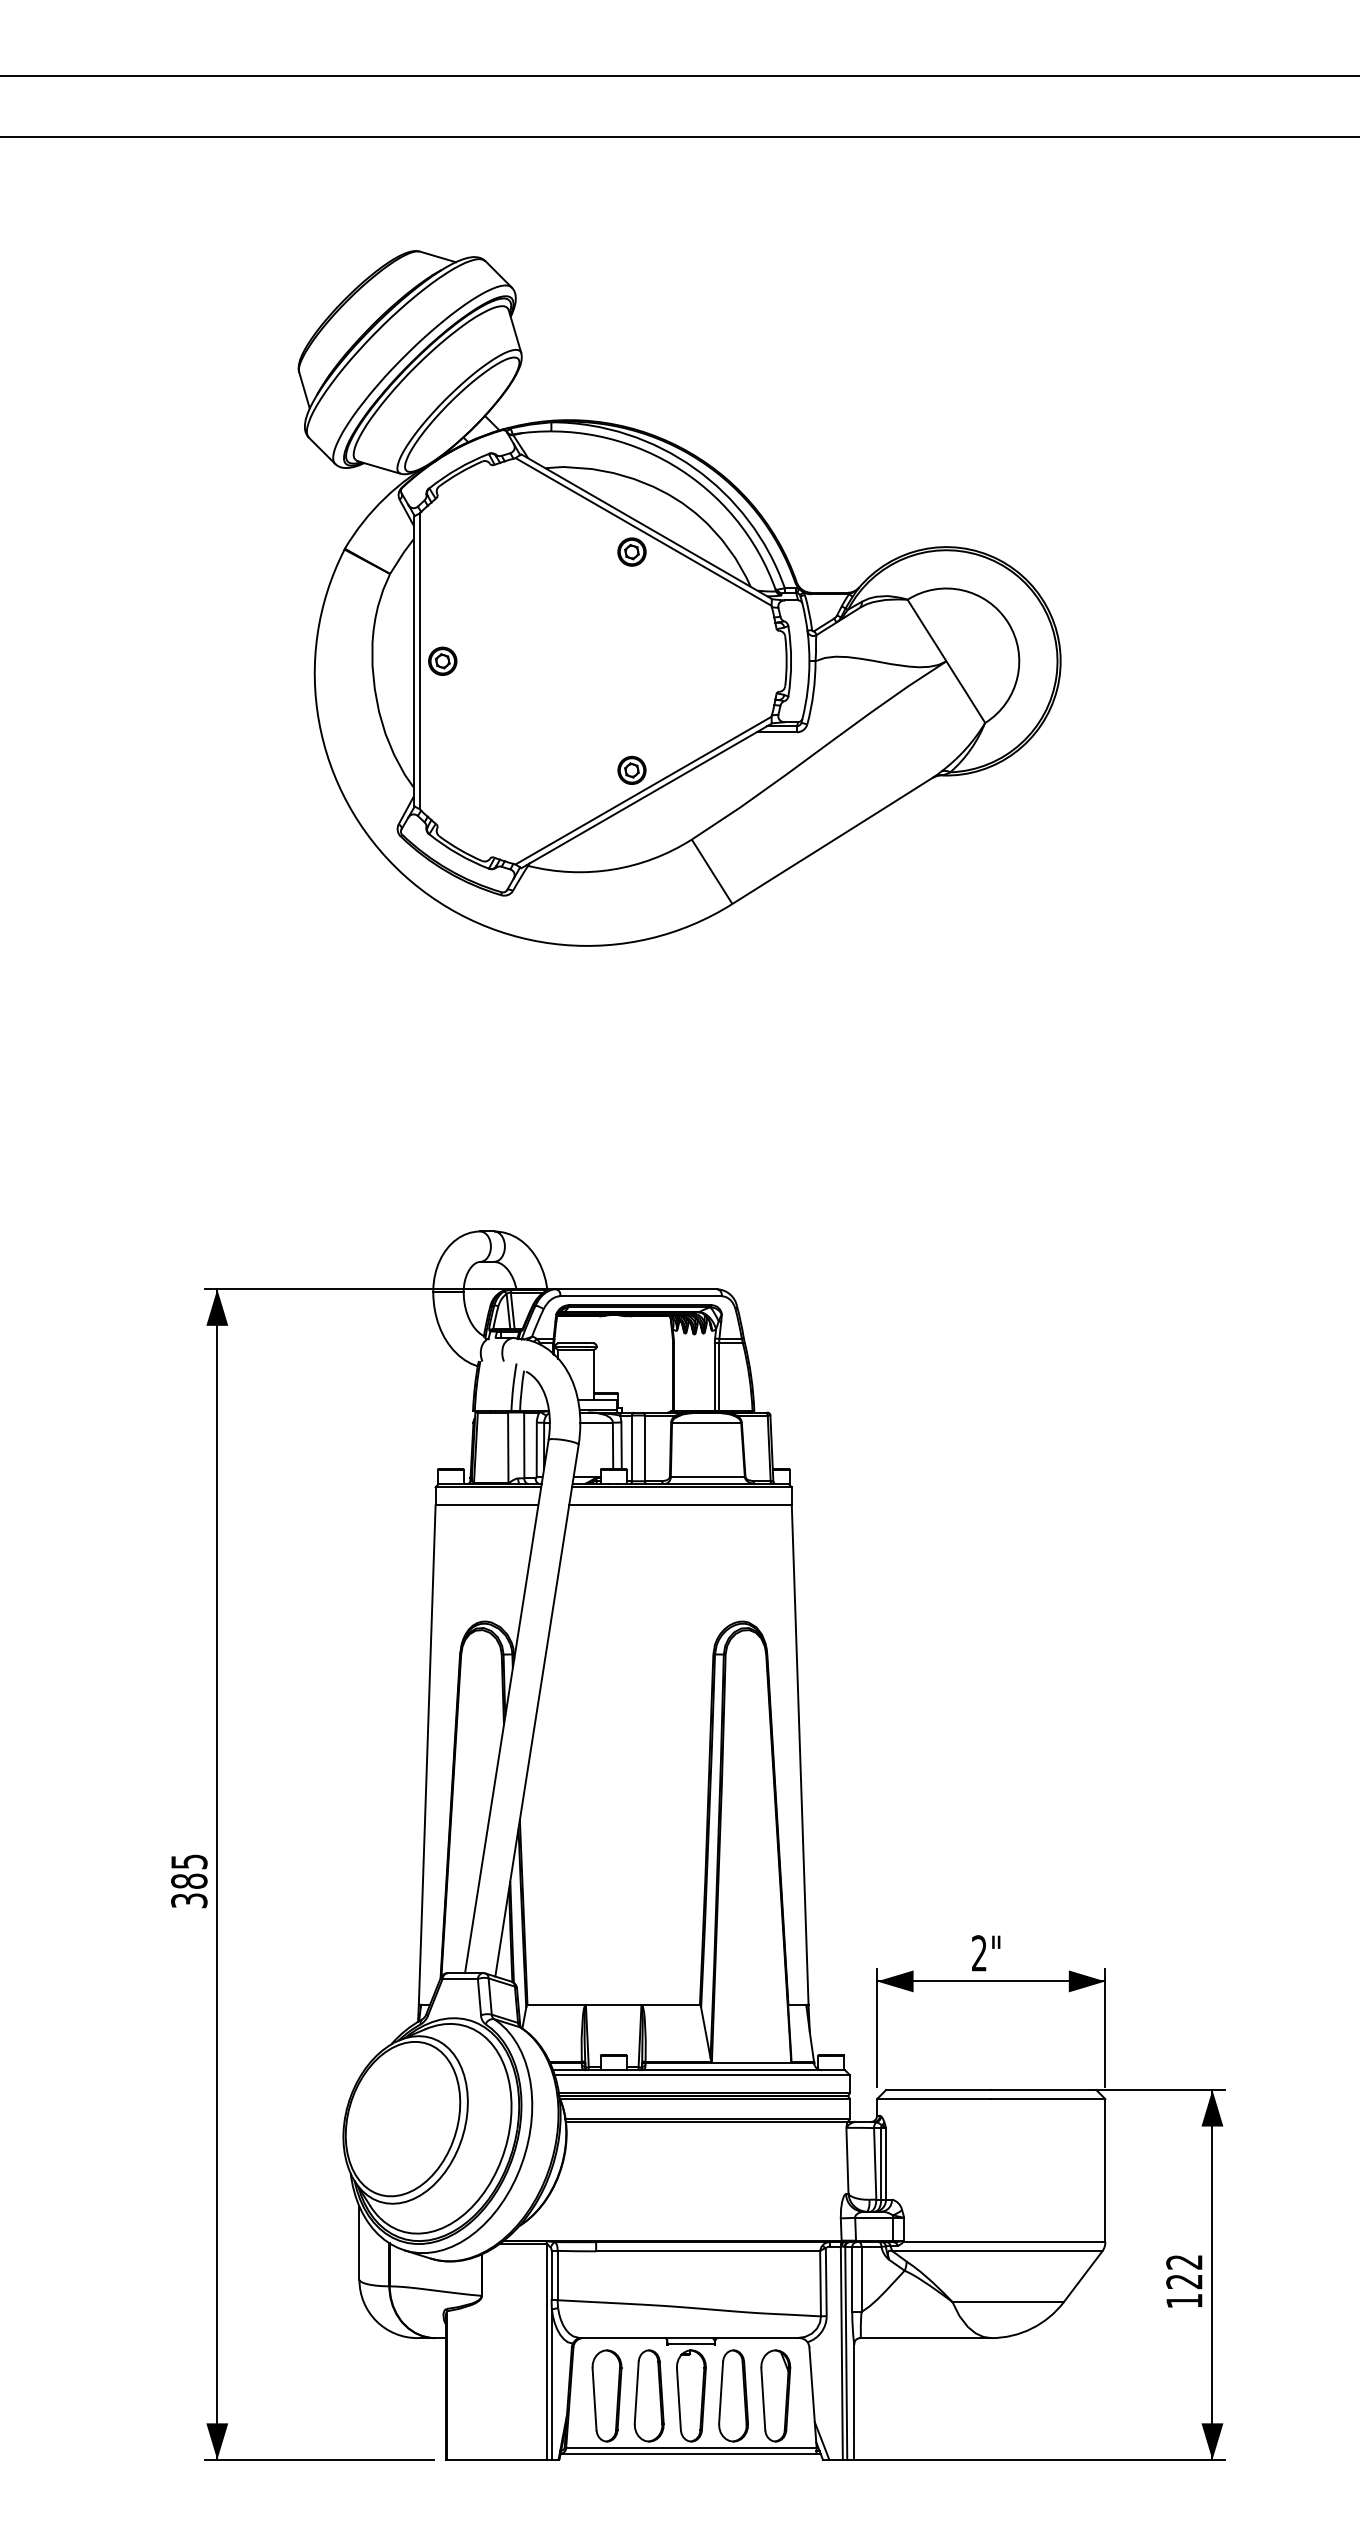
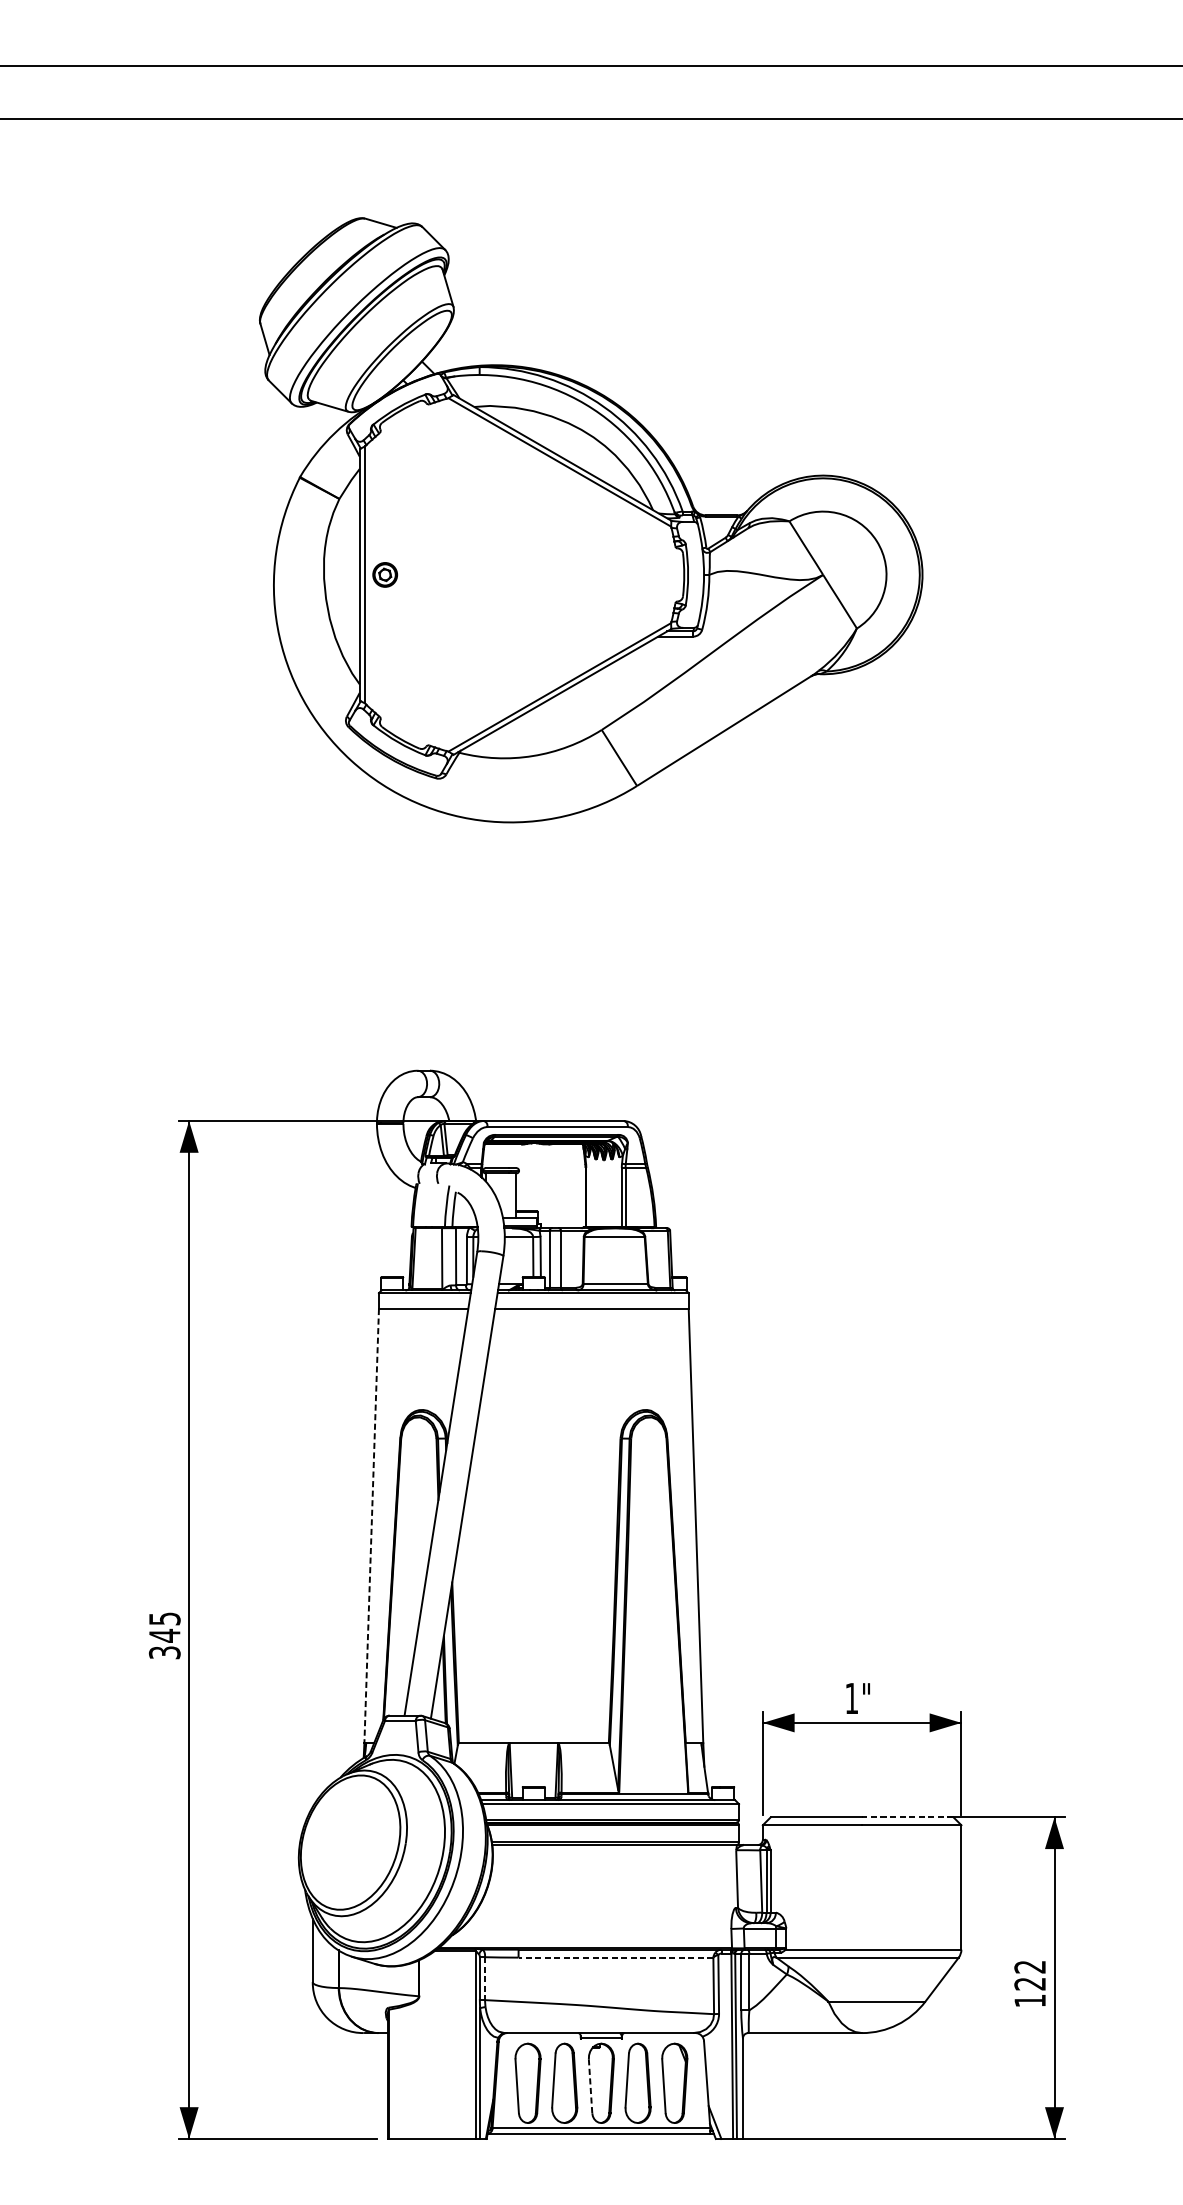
part: (631, 551) -> (549, 479), removed
part: (631, 769) -> (549, 669), removed
line: (427, 1755) -> (371, 1526), solid -> dashed
text: (189, 1881) -> (164, 1635), 385 -> 345
text: (979, 1953) -> (851, 1698), 2" -> 1"
line: (1043, 2089) -> (907, 1816), solid -> dashed
line: (707, 2251) -> (615, 1957), solid -> dashed
line: (557, 2275) -> (484, 1978), solid -> dashed
line: (678, 2399) -> (590, 2086), solid -> dashed

